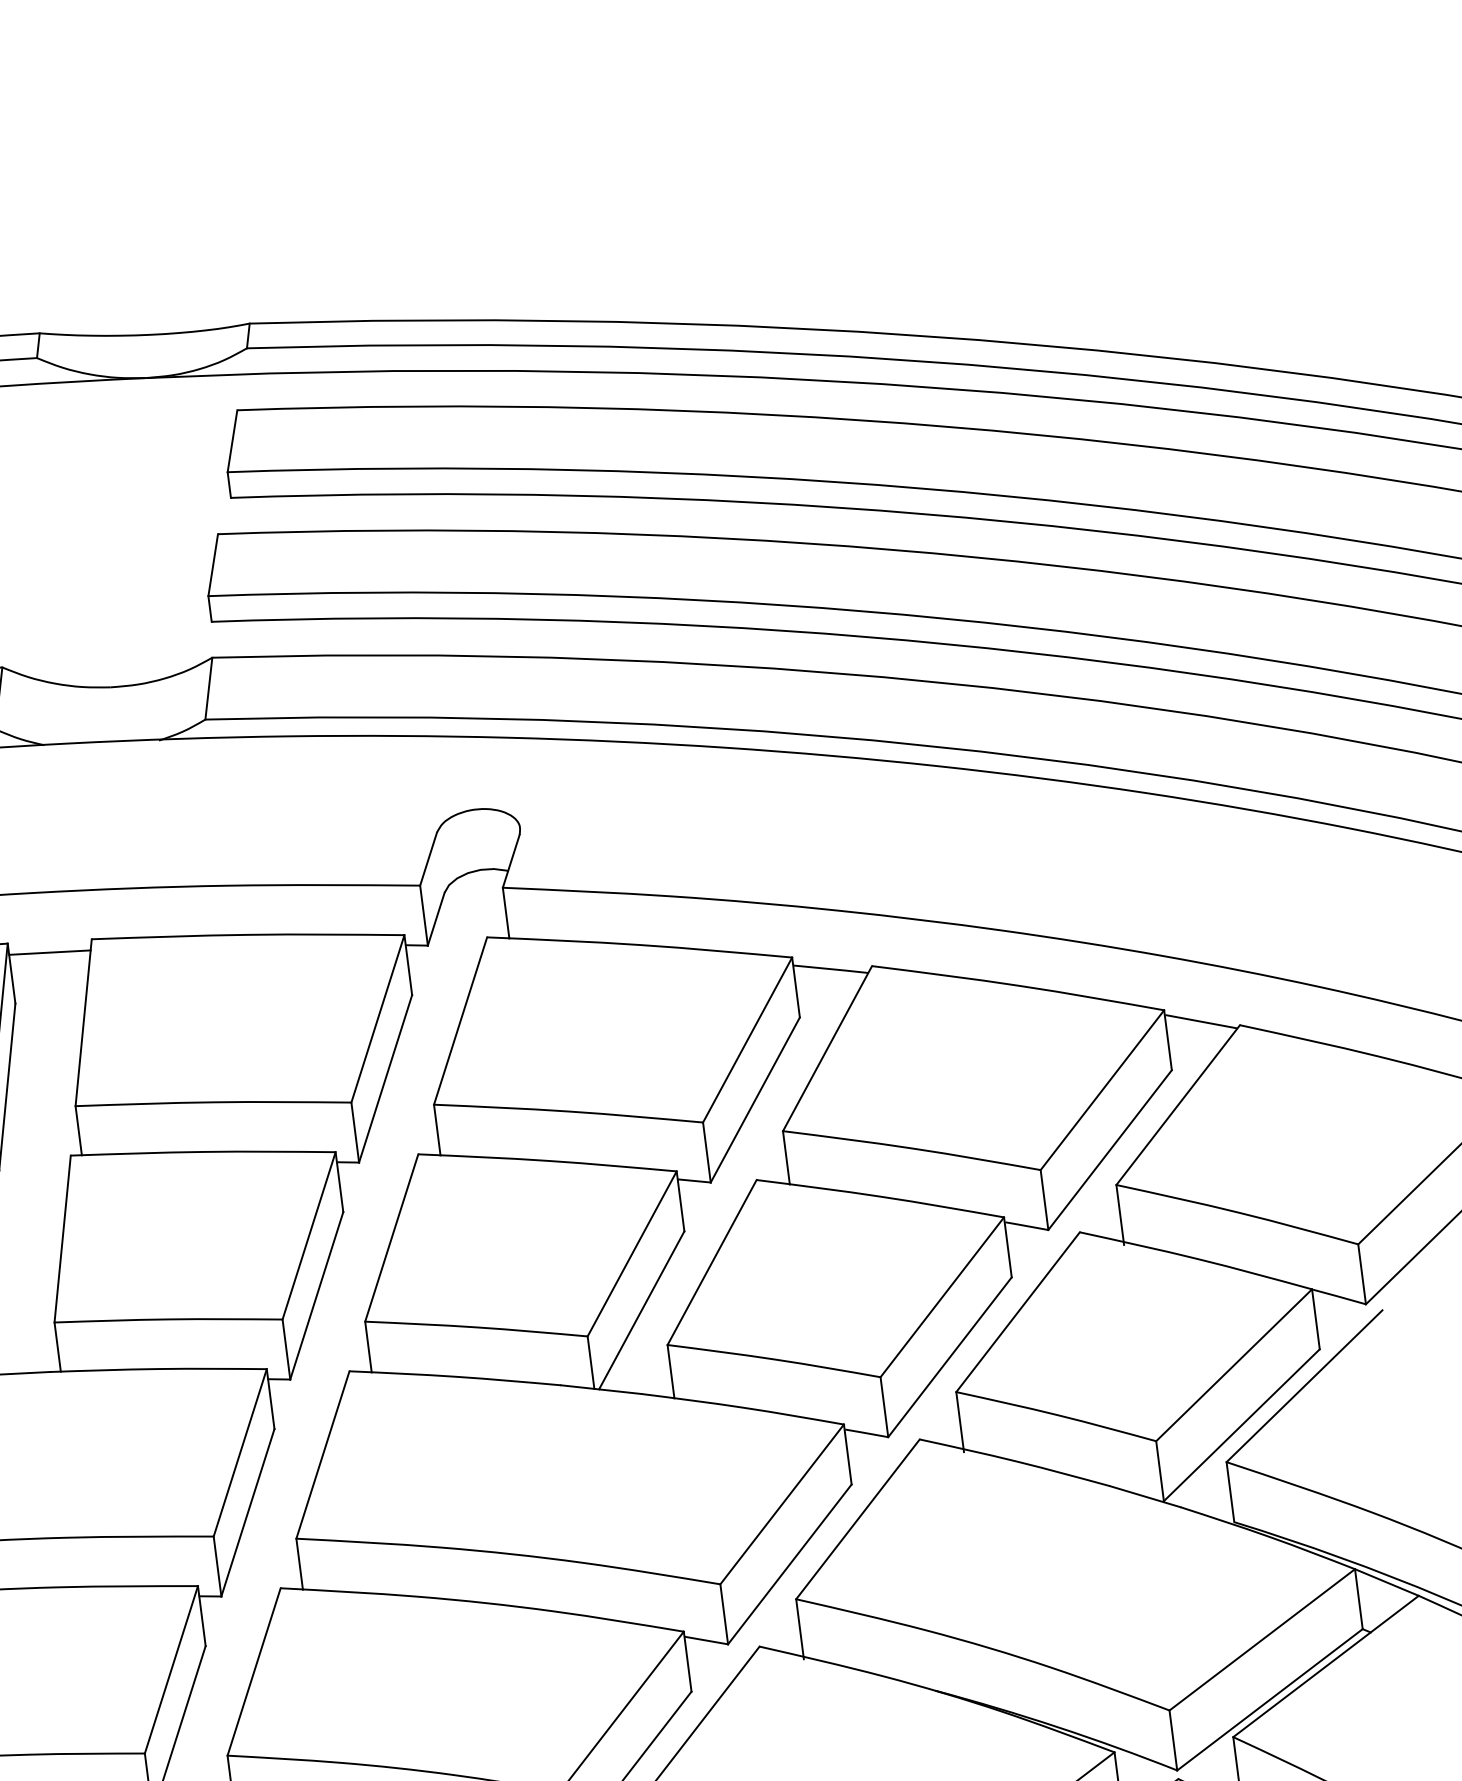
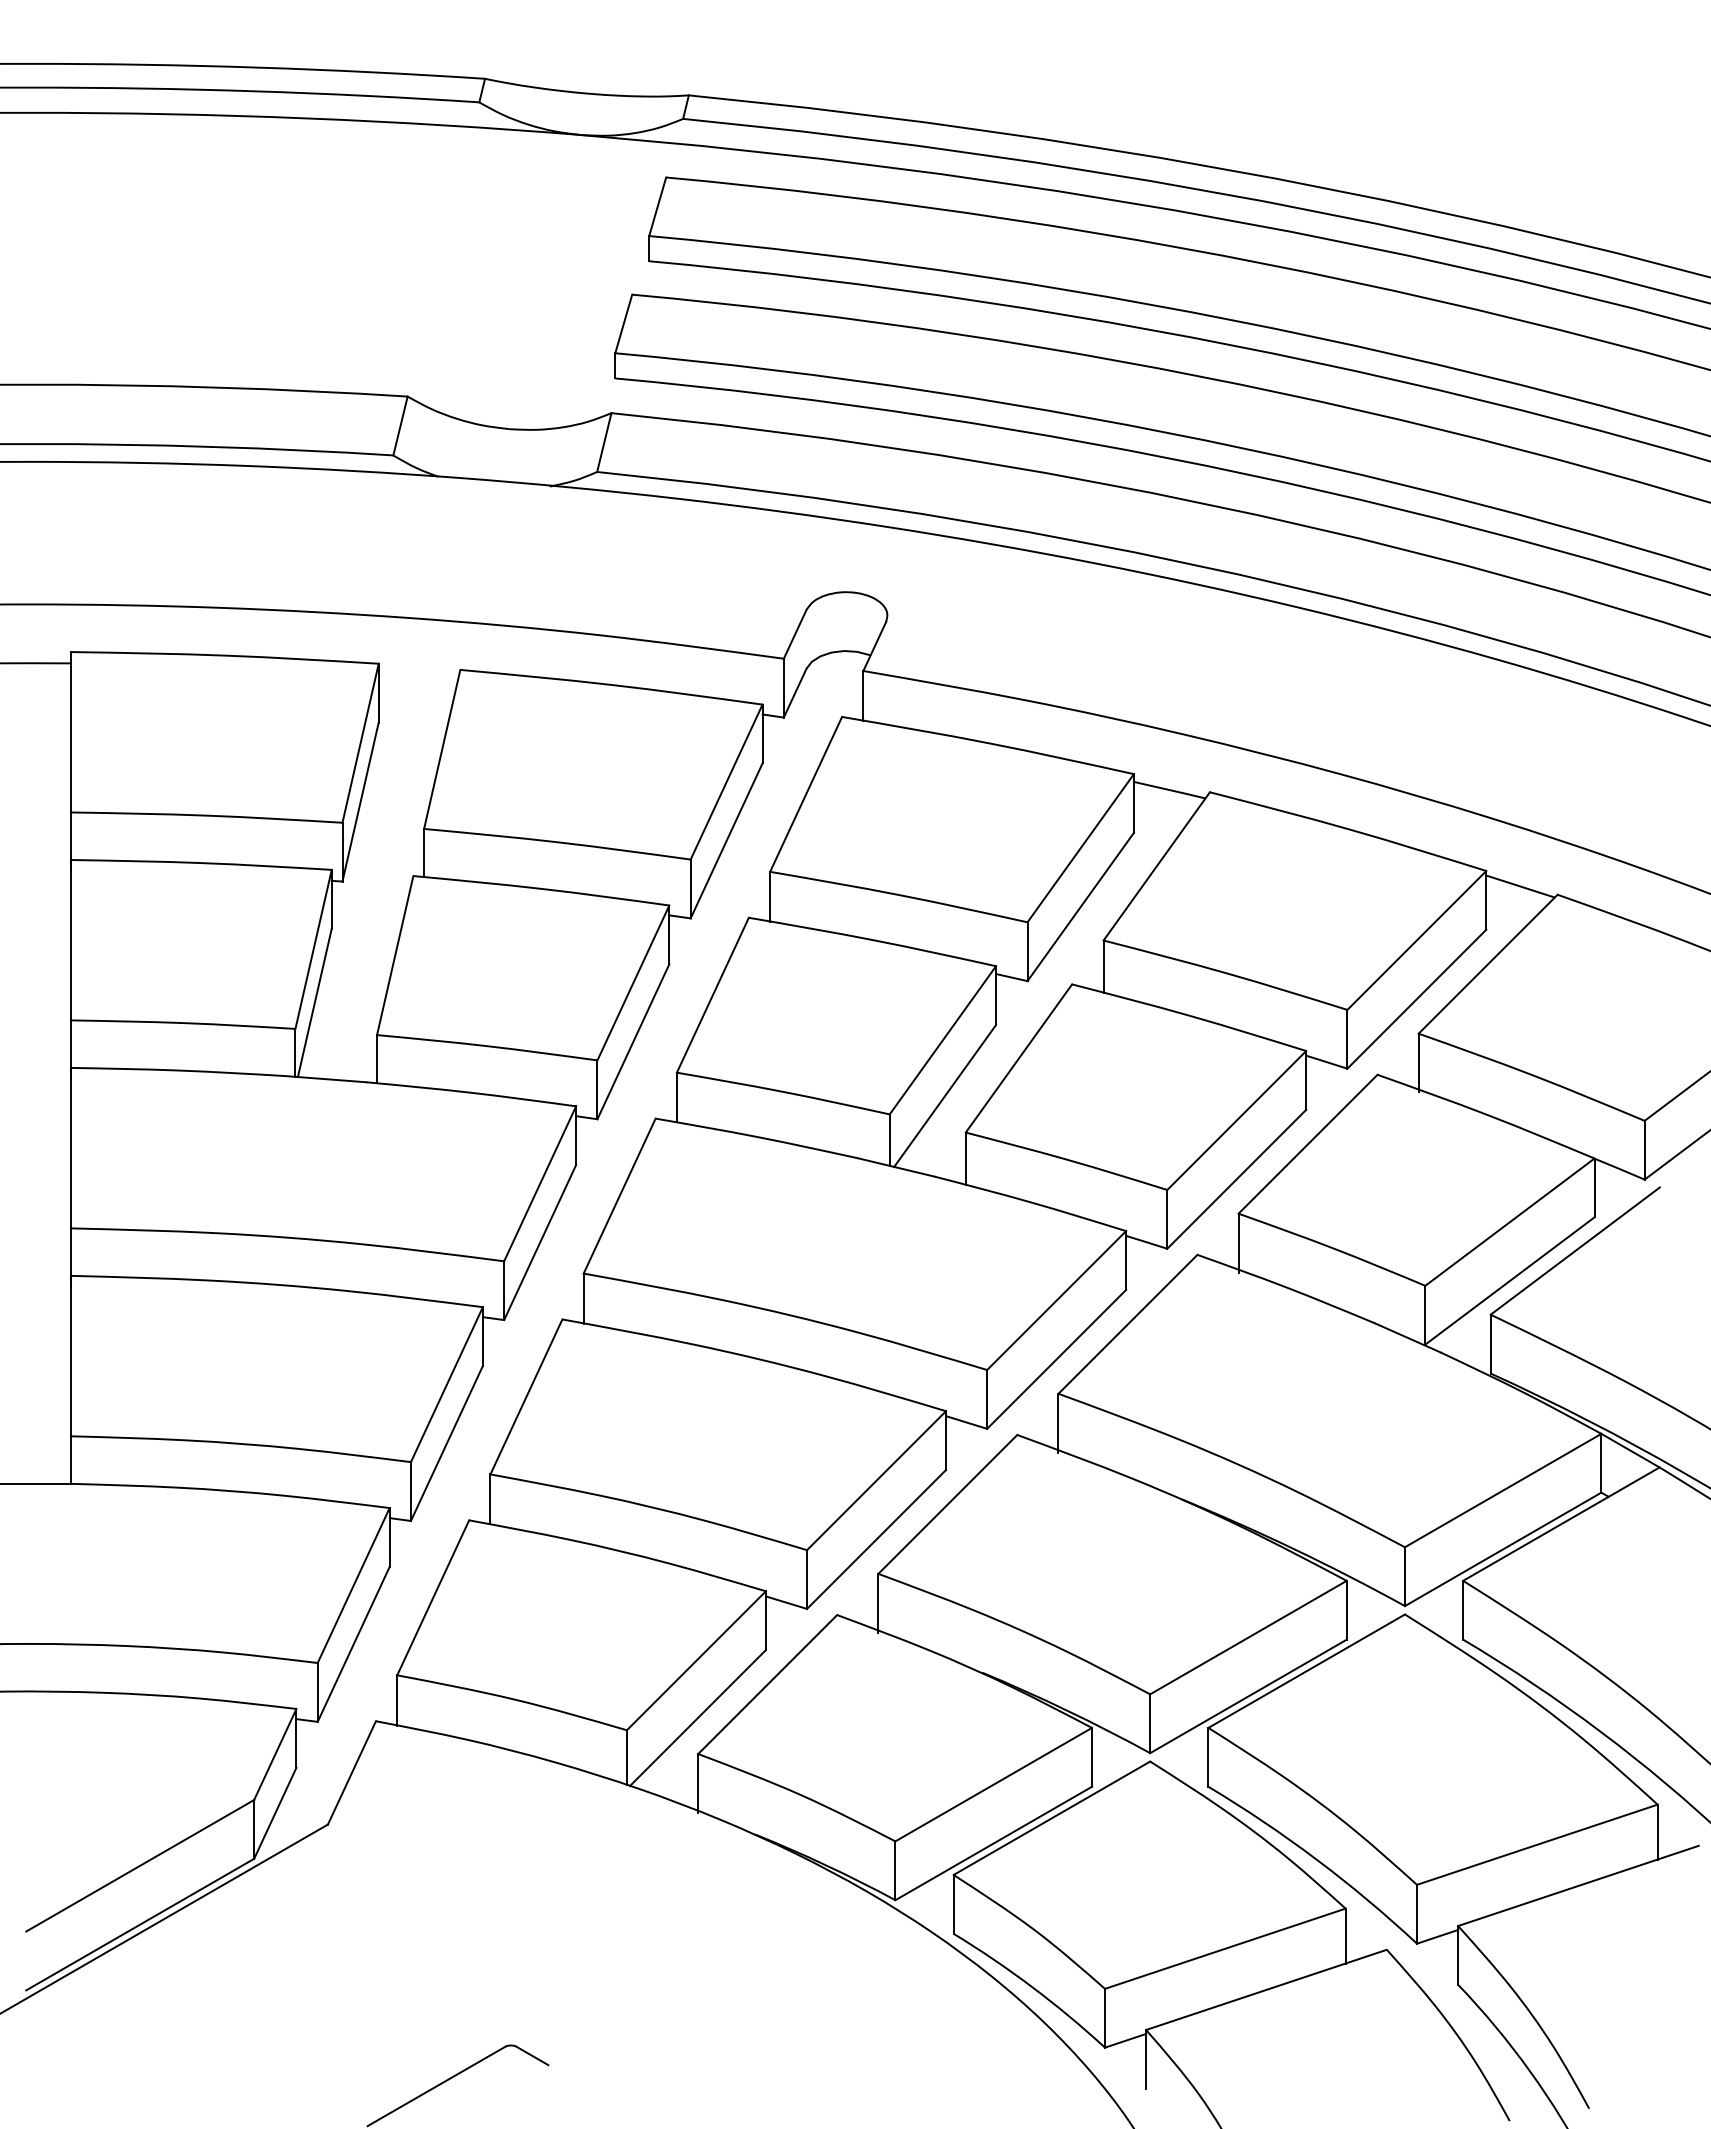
line: (49, 952) -> (417, 677), removed

